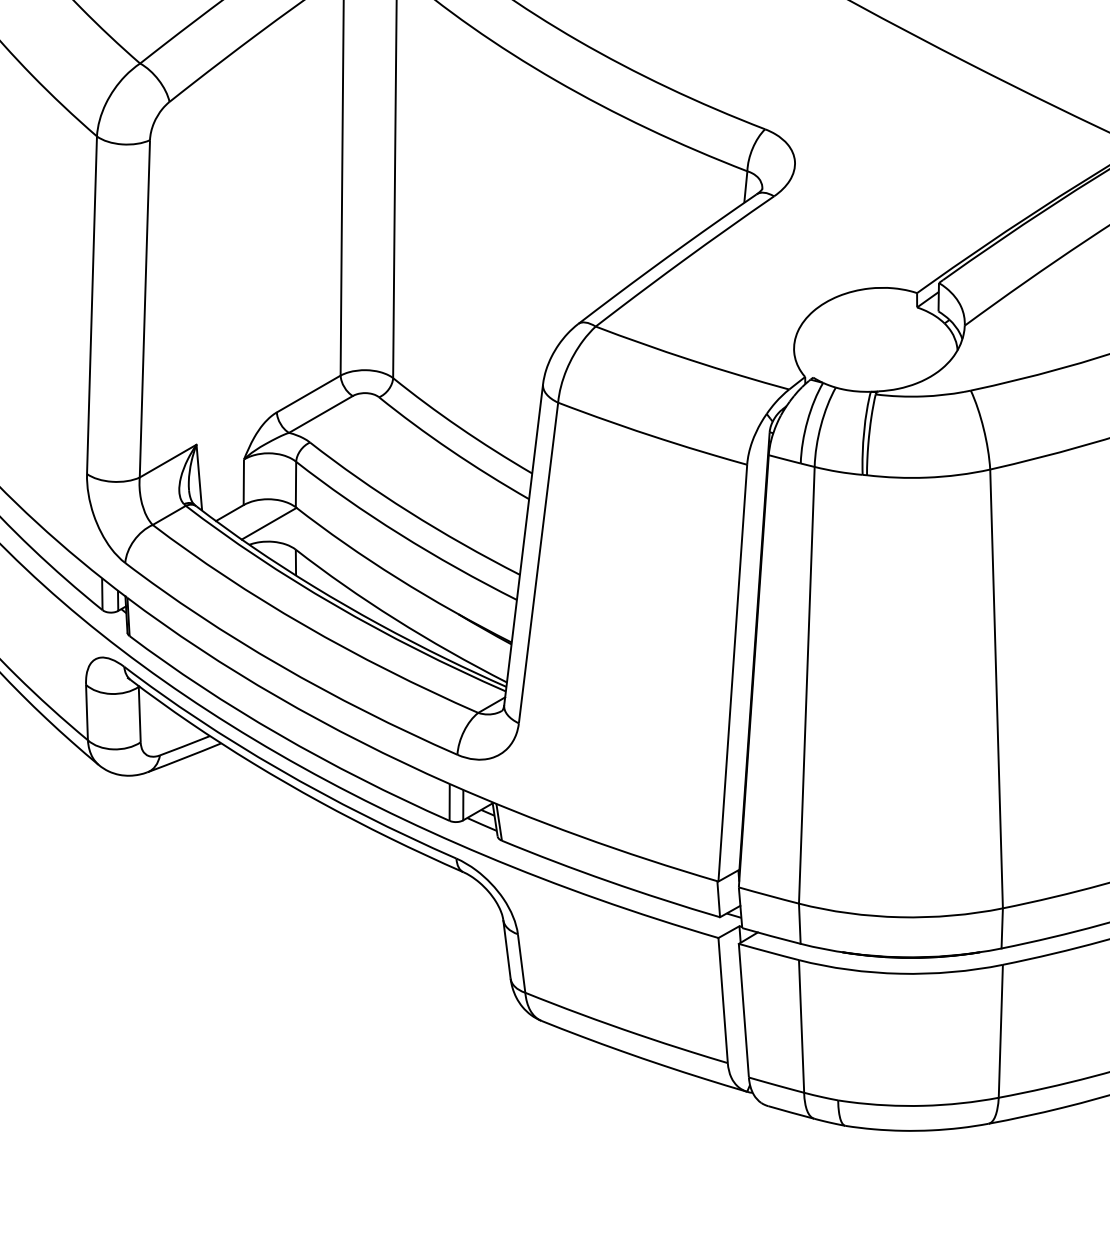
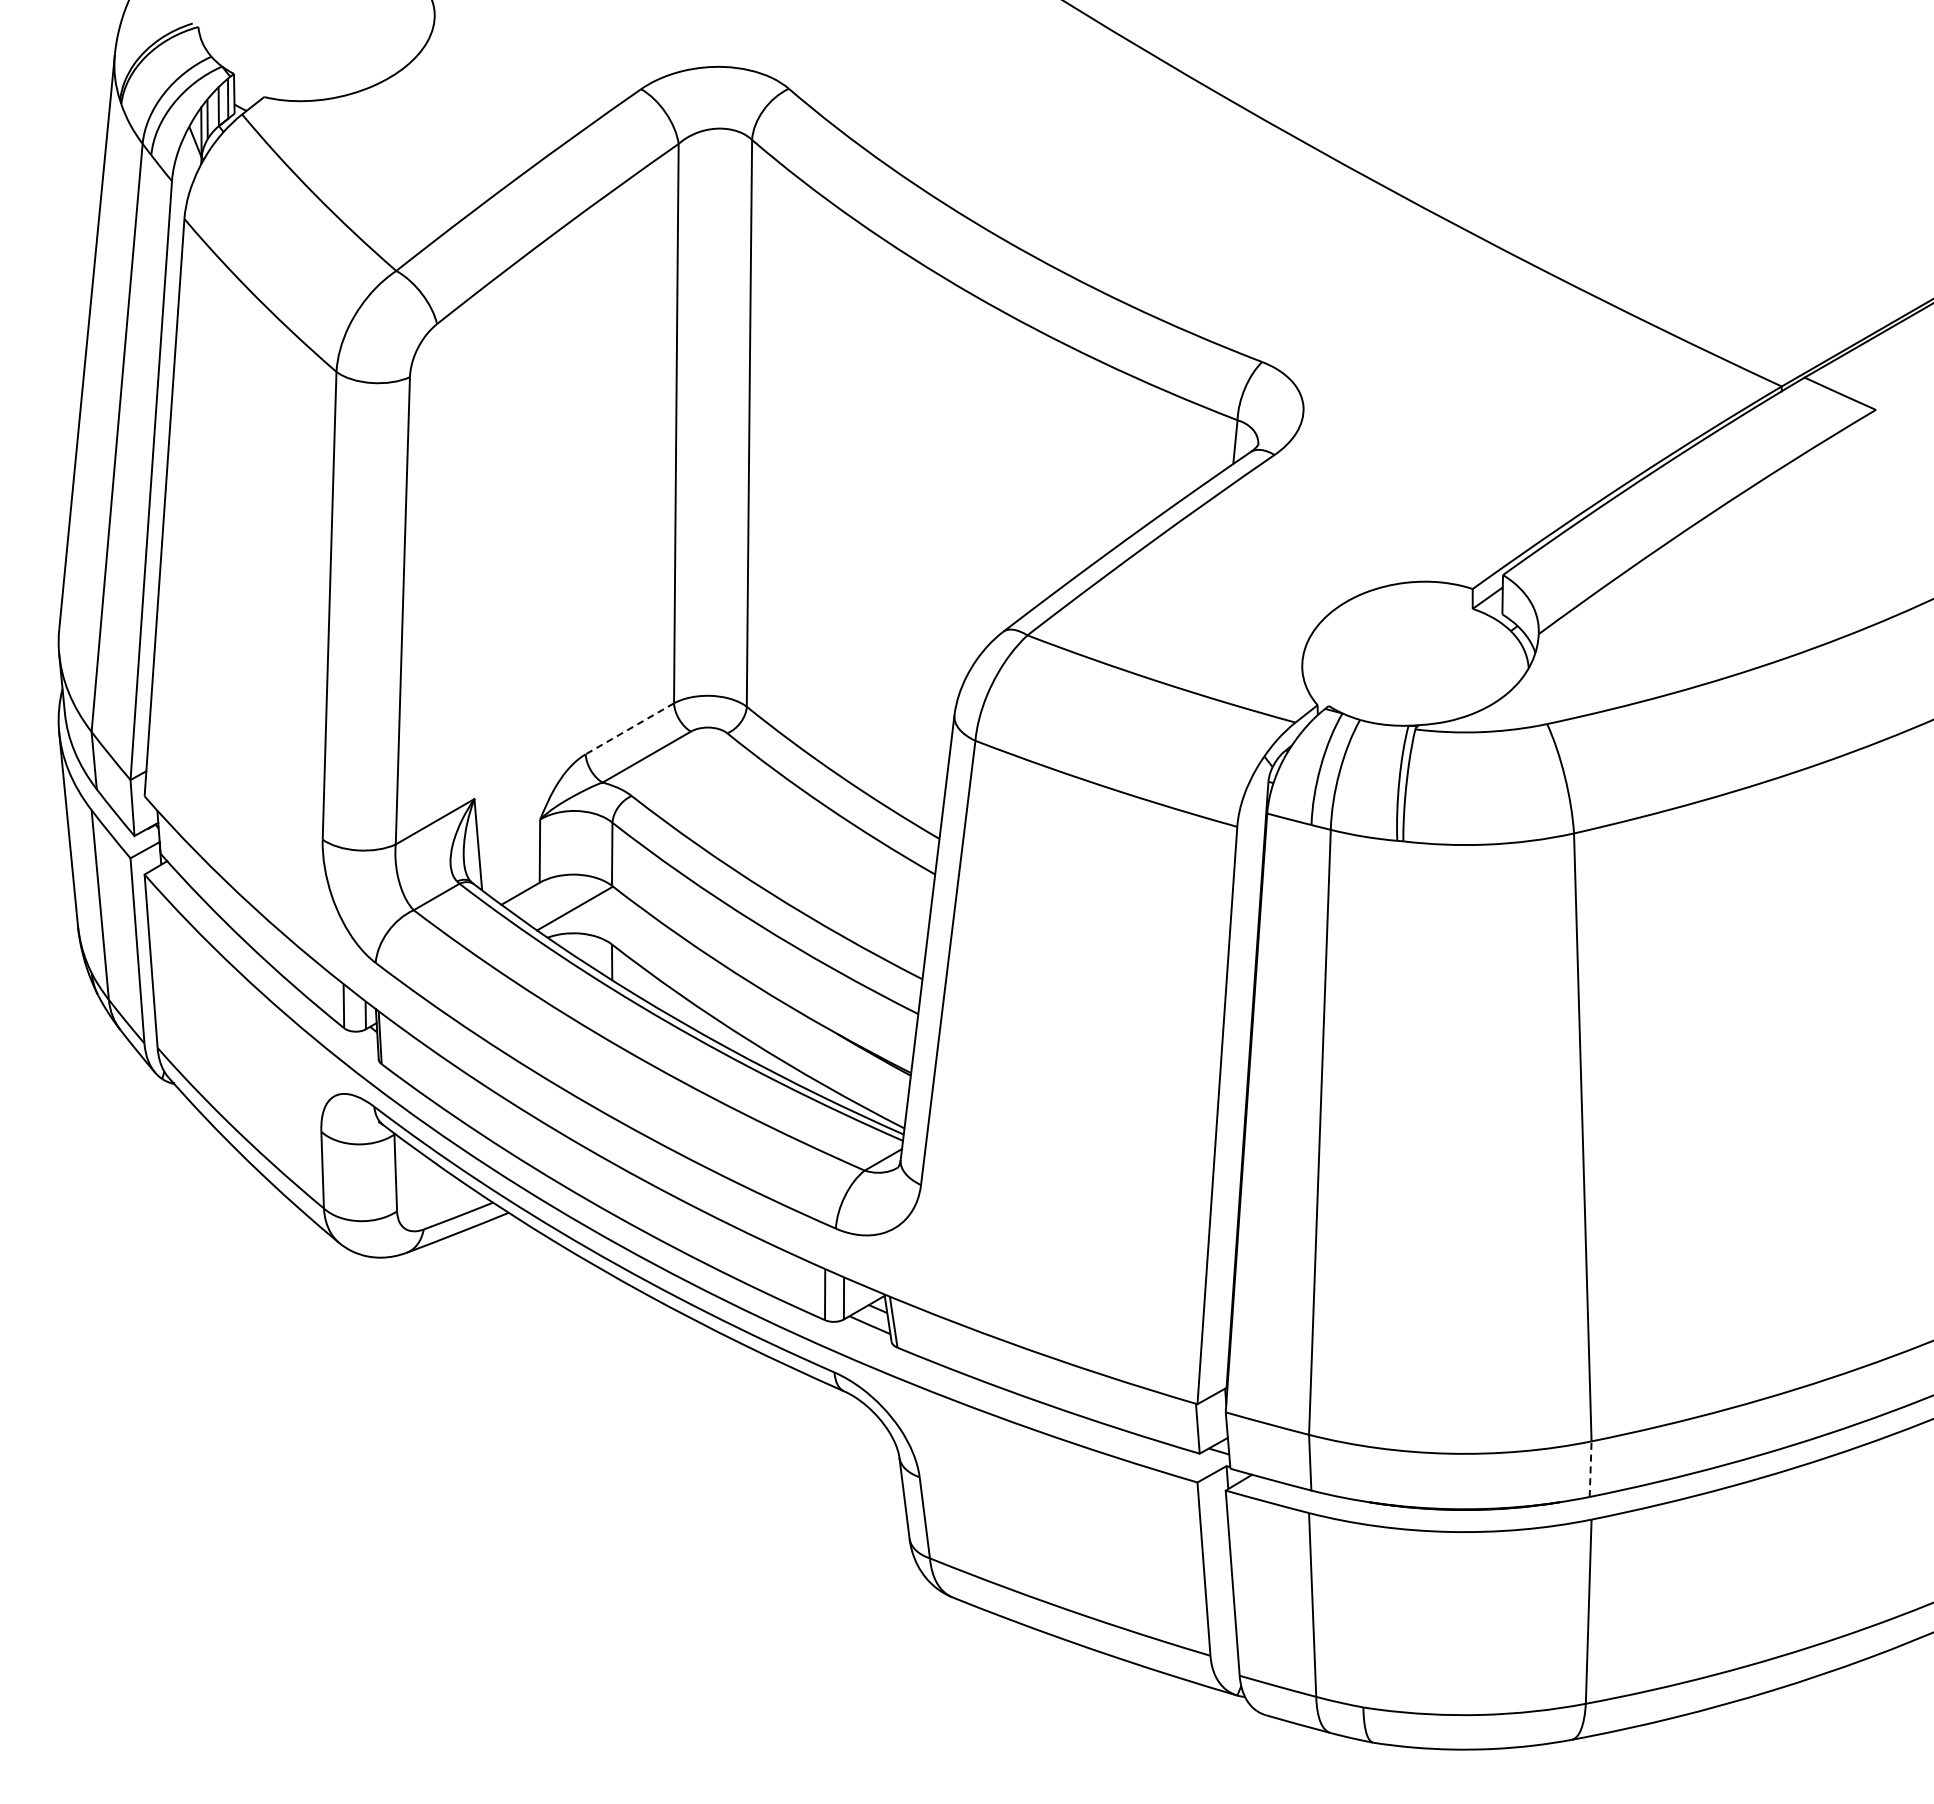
line: (308, 394) -> (629, 729), solid -> dashed
line: (1002, 928) -> (1590, 1469), solid -> dashed

